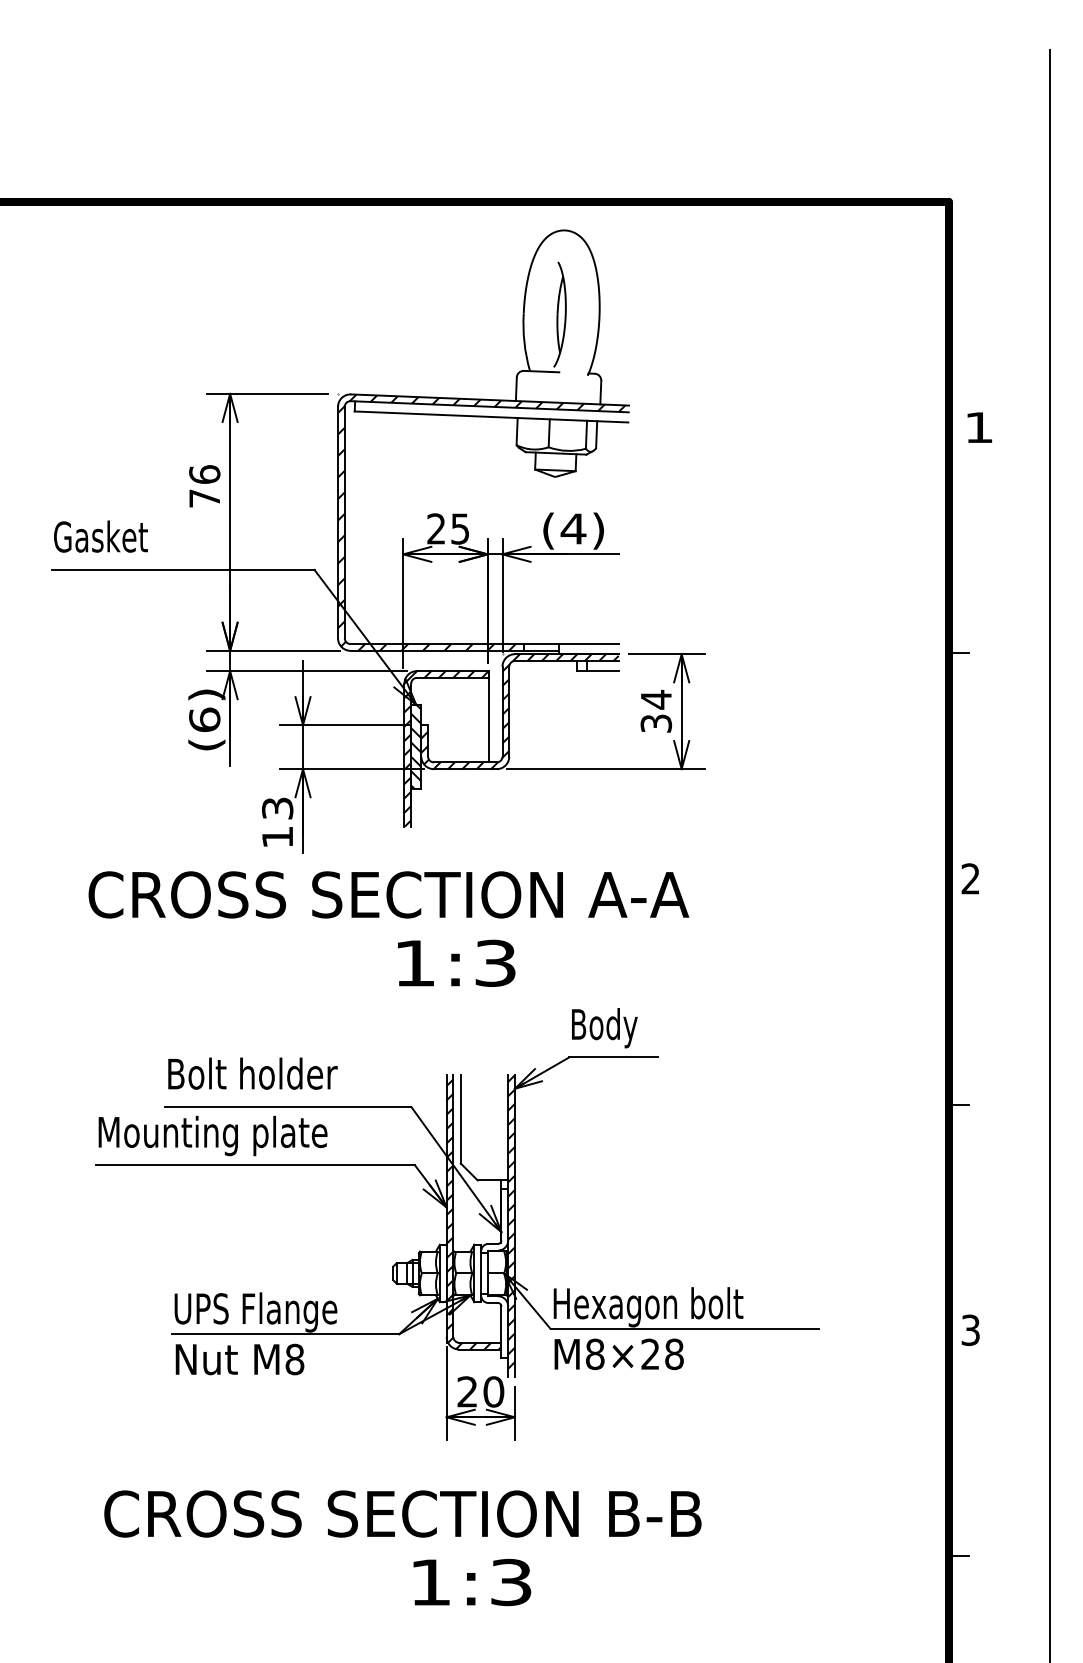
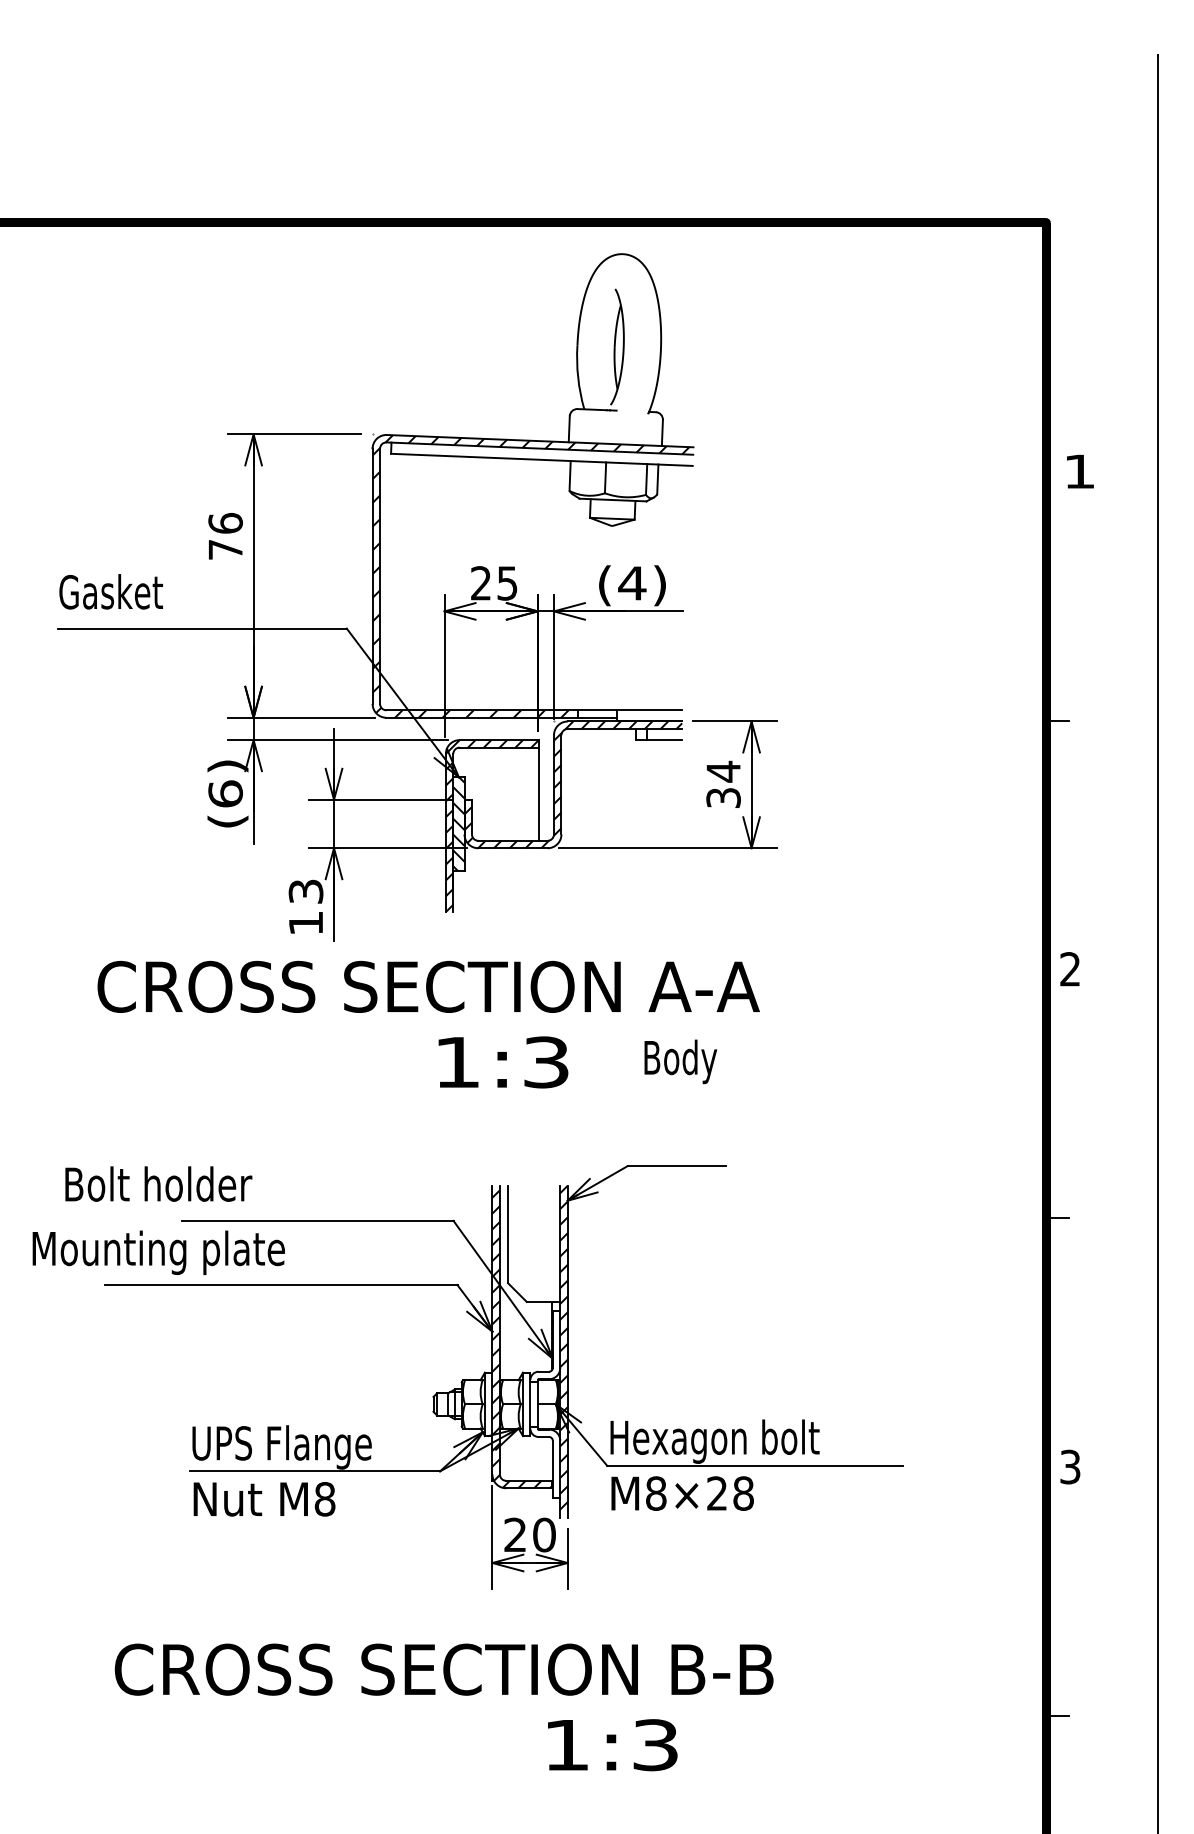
text: (604, 1027) -> (680, 1061), moved
text: (252, 1073) -> (158, 1183), moved
text: (212, 1135) -> (158, 1252), moved
text: (472, 1582) -> (612, 1745), moved

